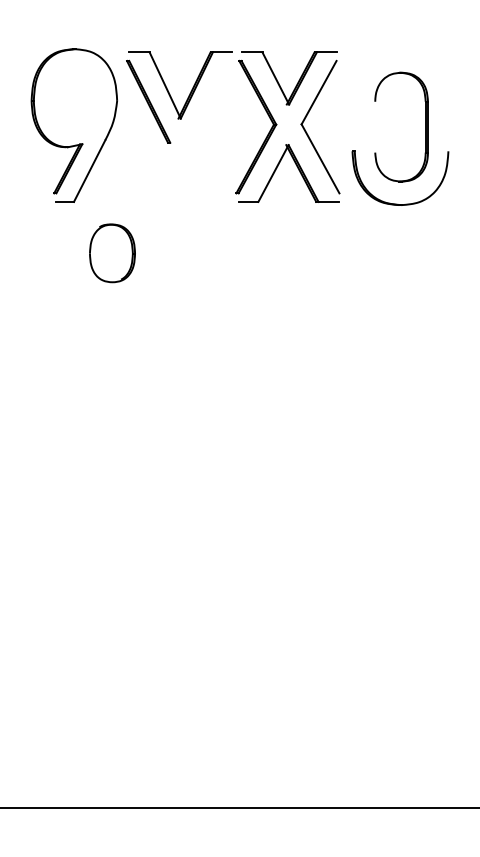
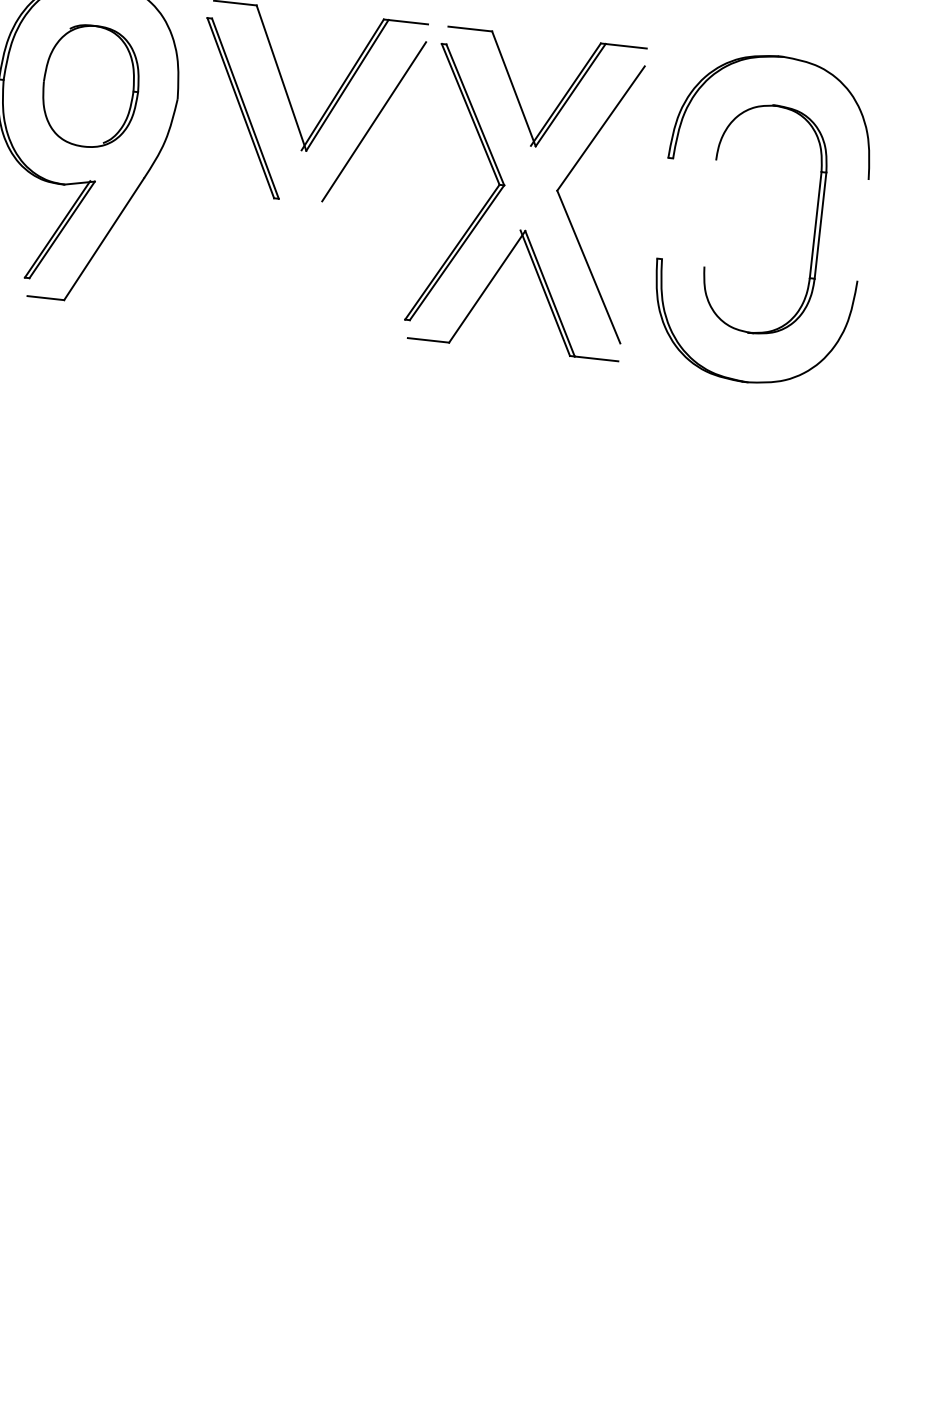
part: (400, 50) -> (780, 59), added
line: (210, 100) -> (372, 119), added
part: (112, 253) -> (90, 86), moved

